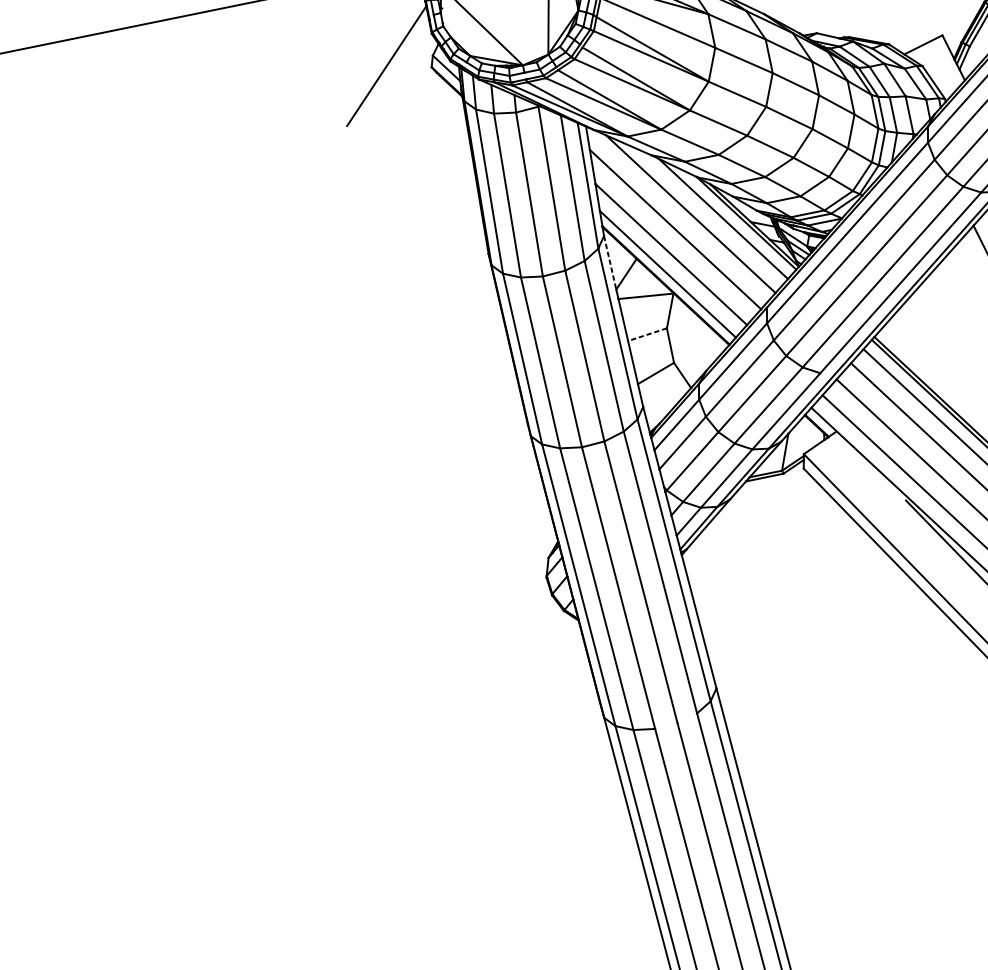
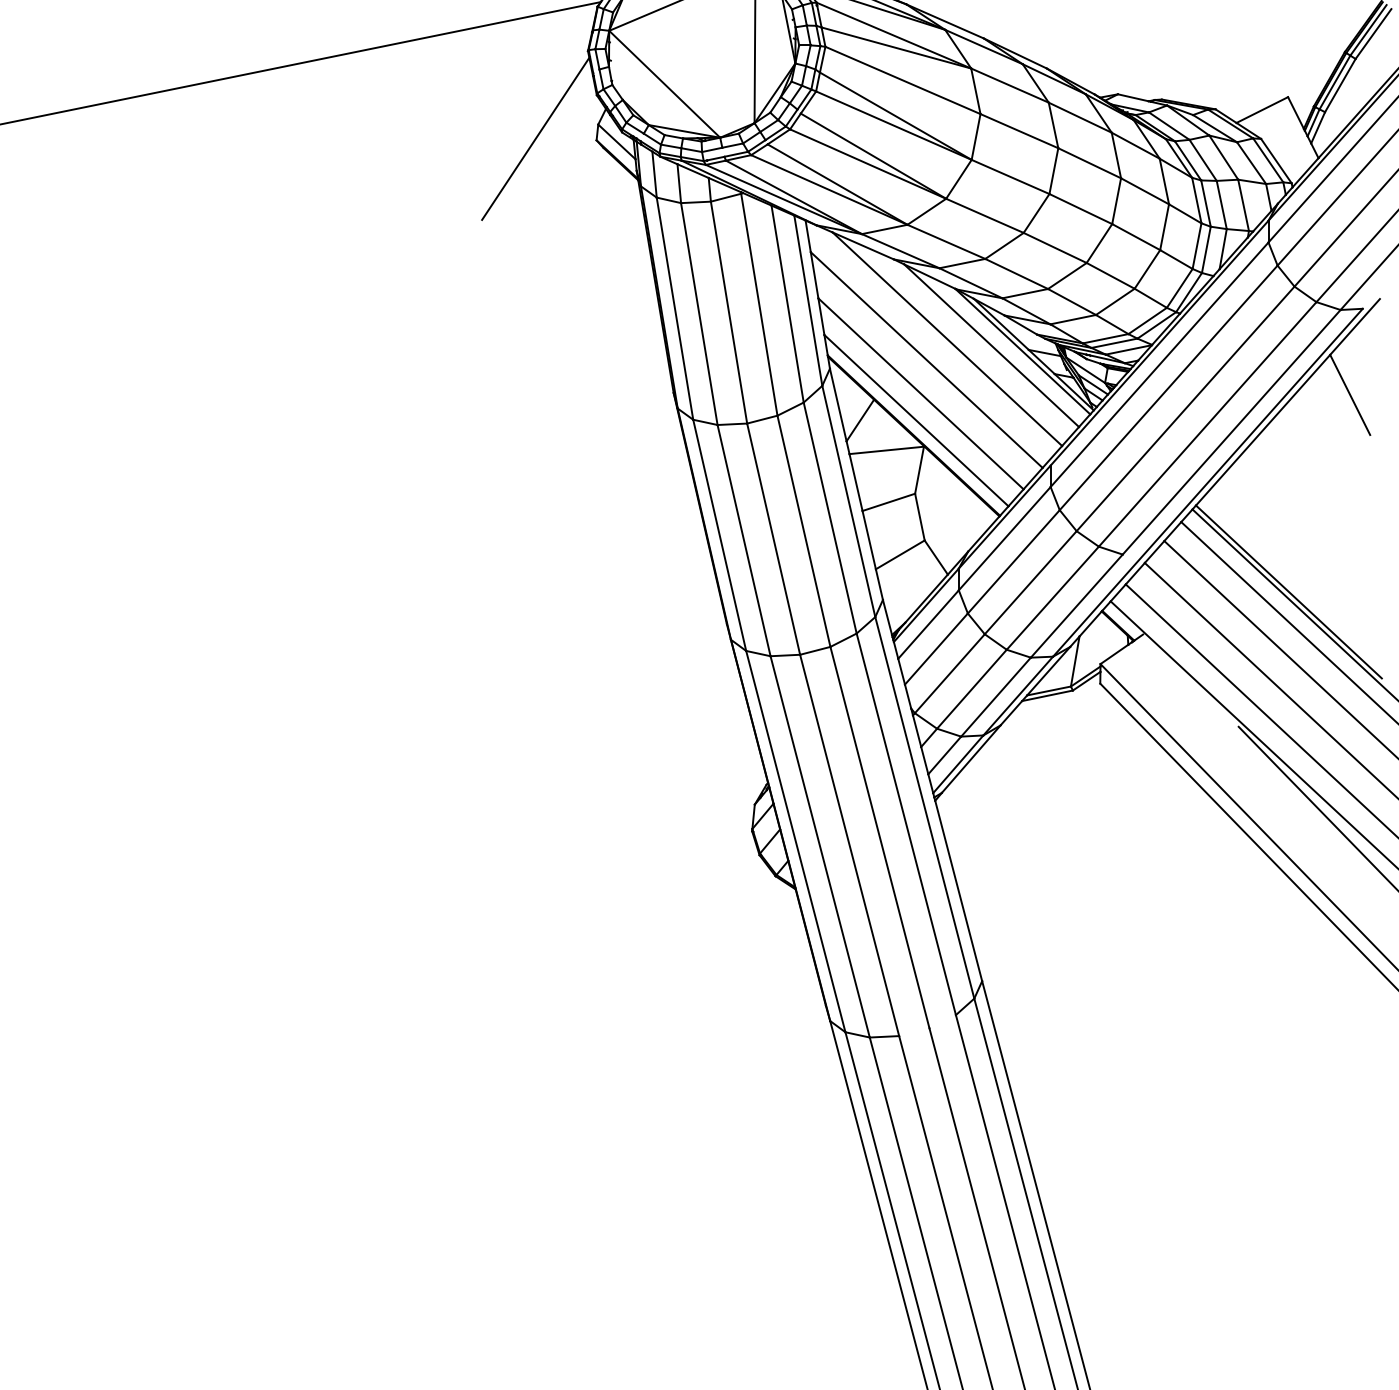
line: (610, 263) -> (838, 405), dashed -> solid
line: (647, 334) -> (888, 502), dashed -> solid

